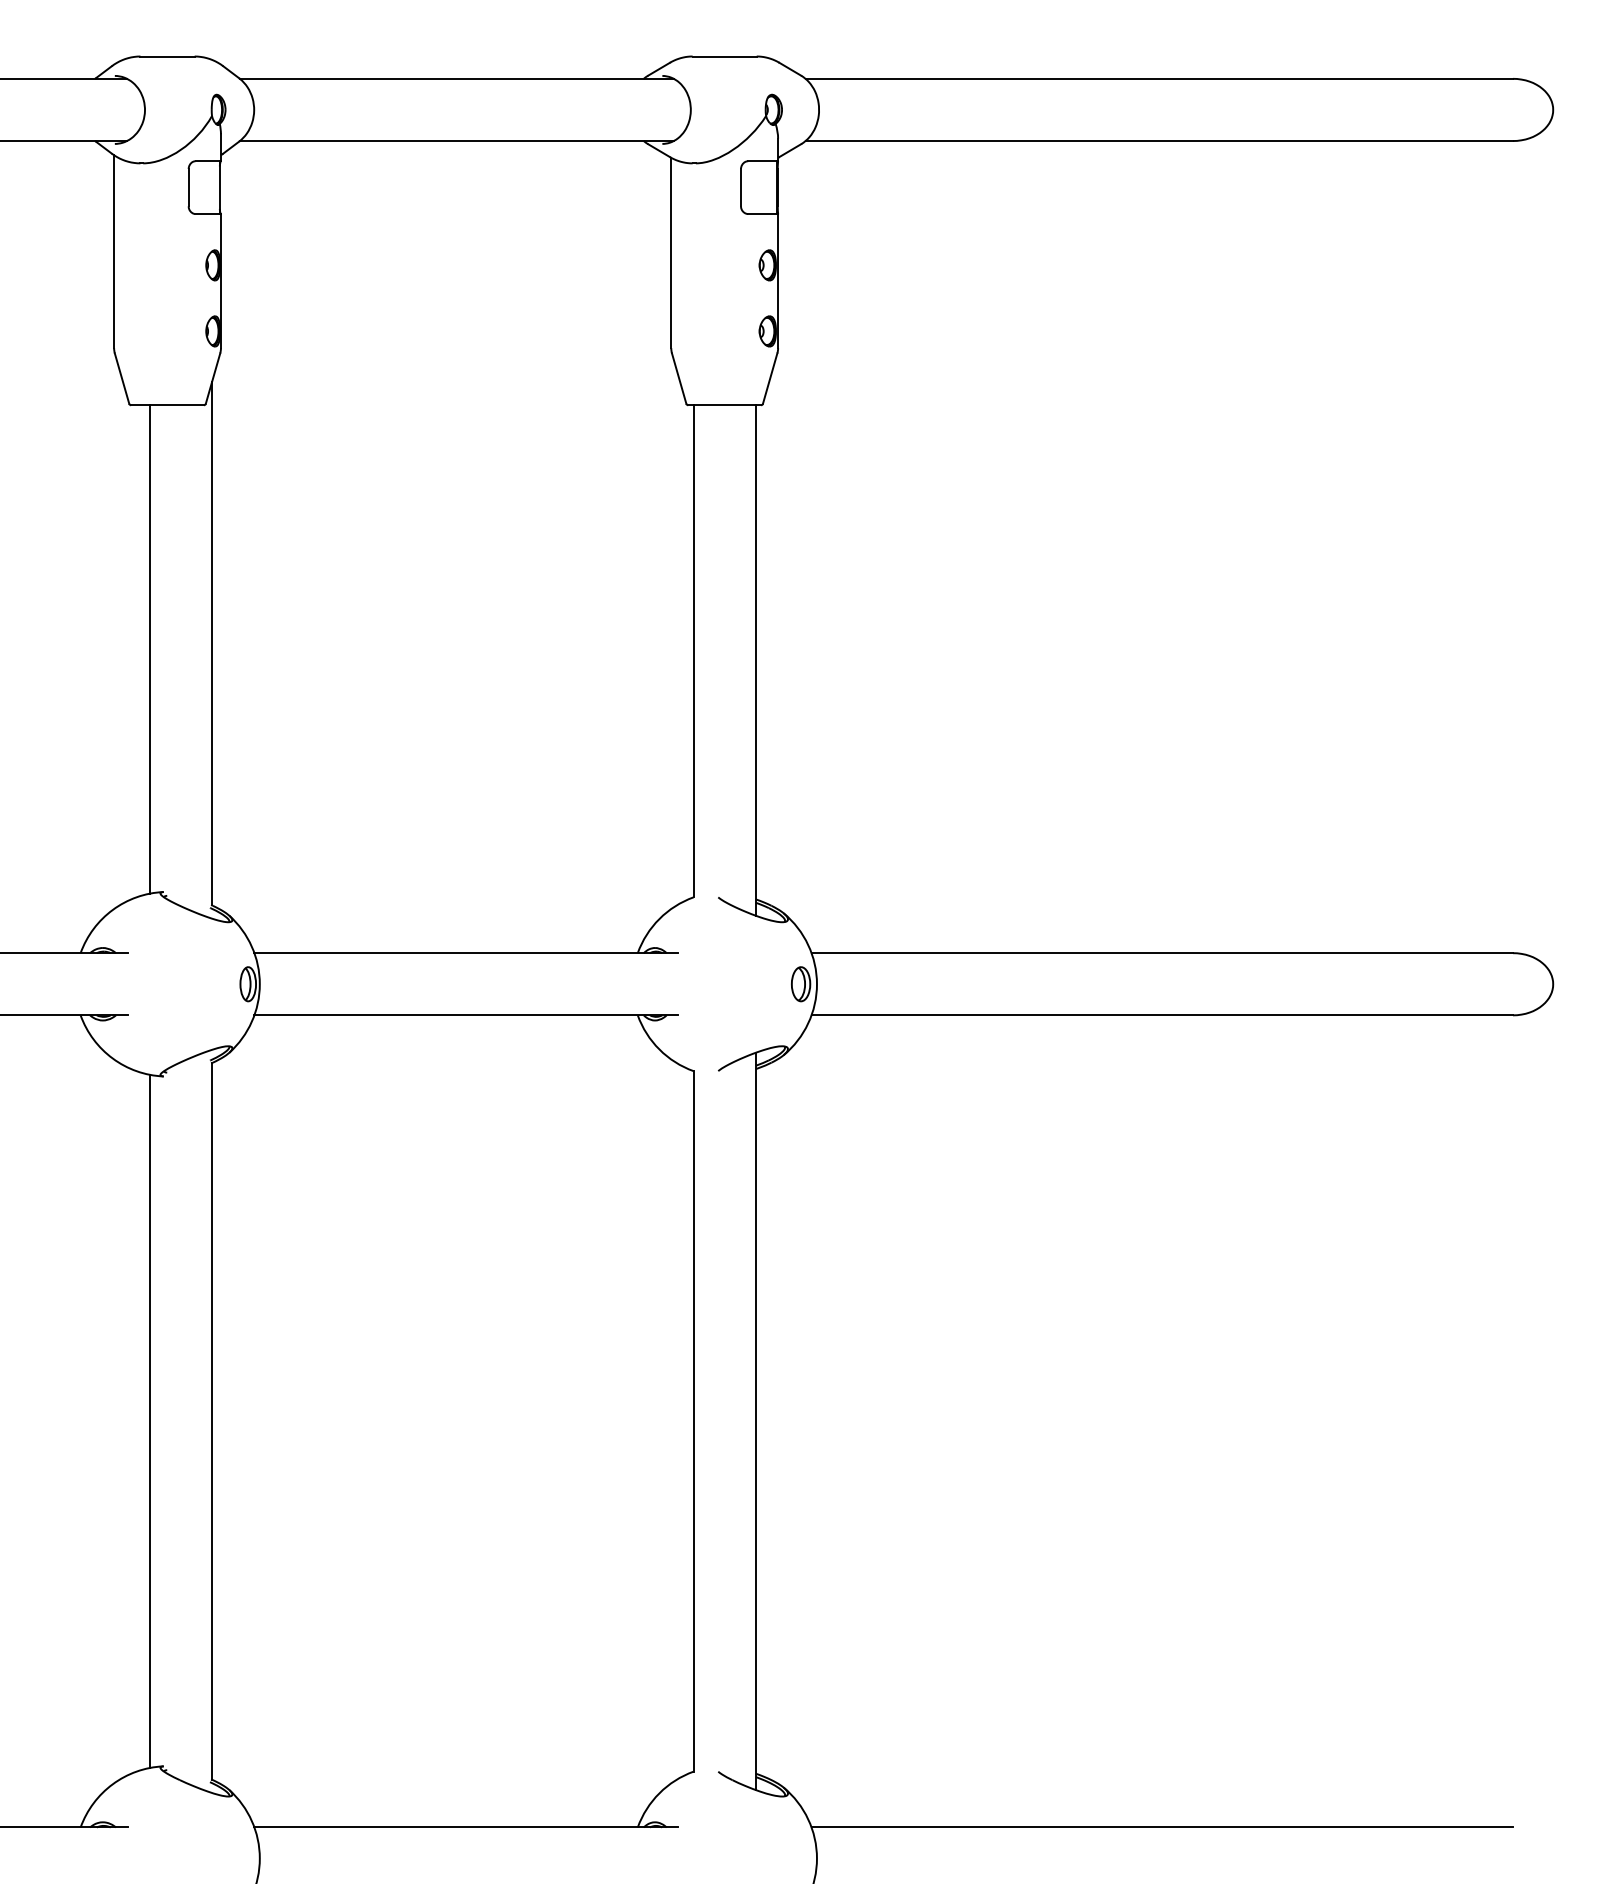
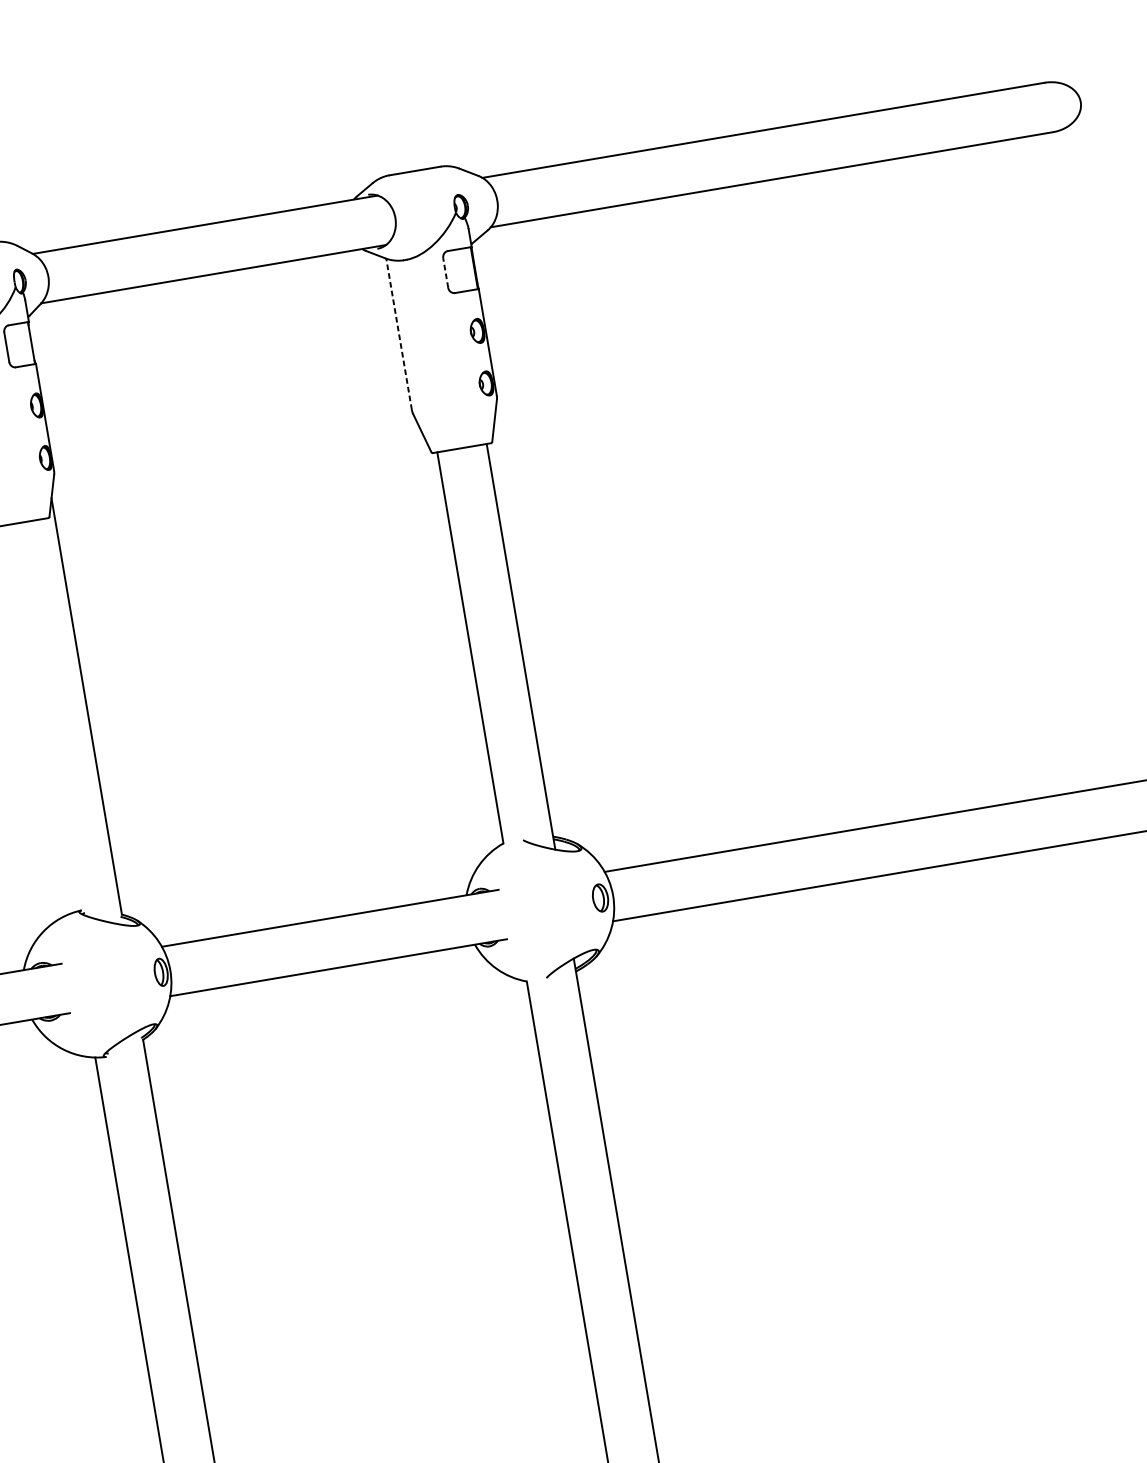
line: (741, 187) -> (446, 272), solid -> dashed
line: (671, 252) -> (399, 333), solid -> dashed
line: (149, 649) -> (37, 719), removed

